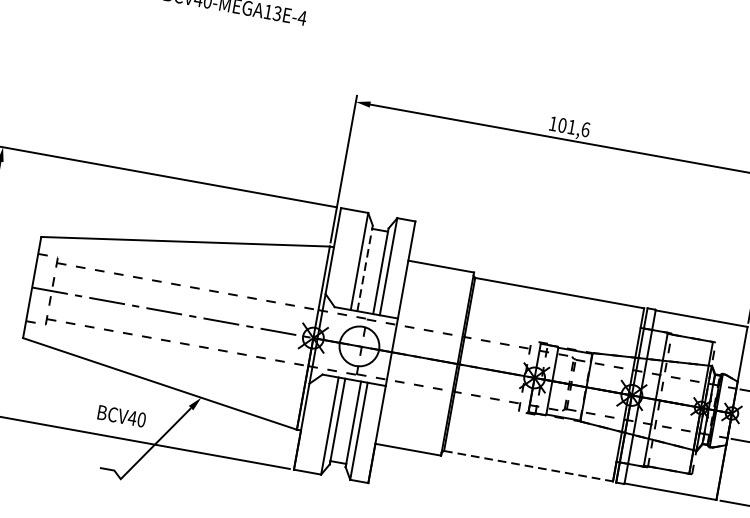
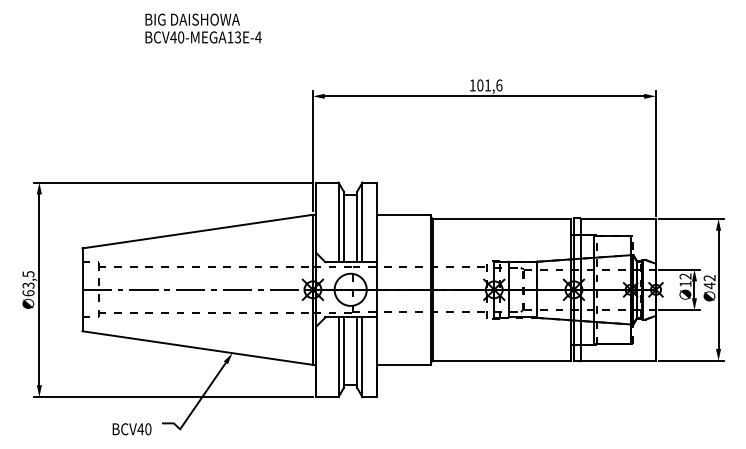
line: (365, 267) -> (344, 226), dashed -> solid
text: (121, 416) -> (131, 429), moved
line: (529, 465) -> (502, 360), dashed -> solid

